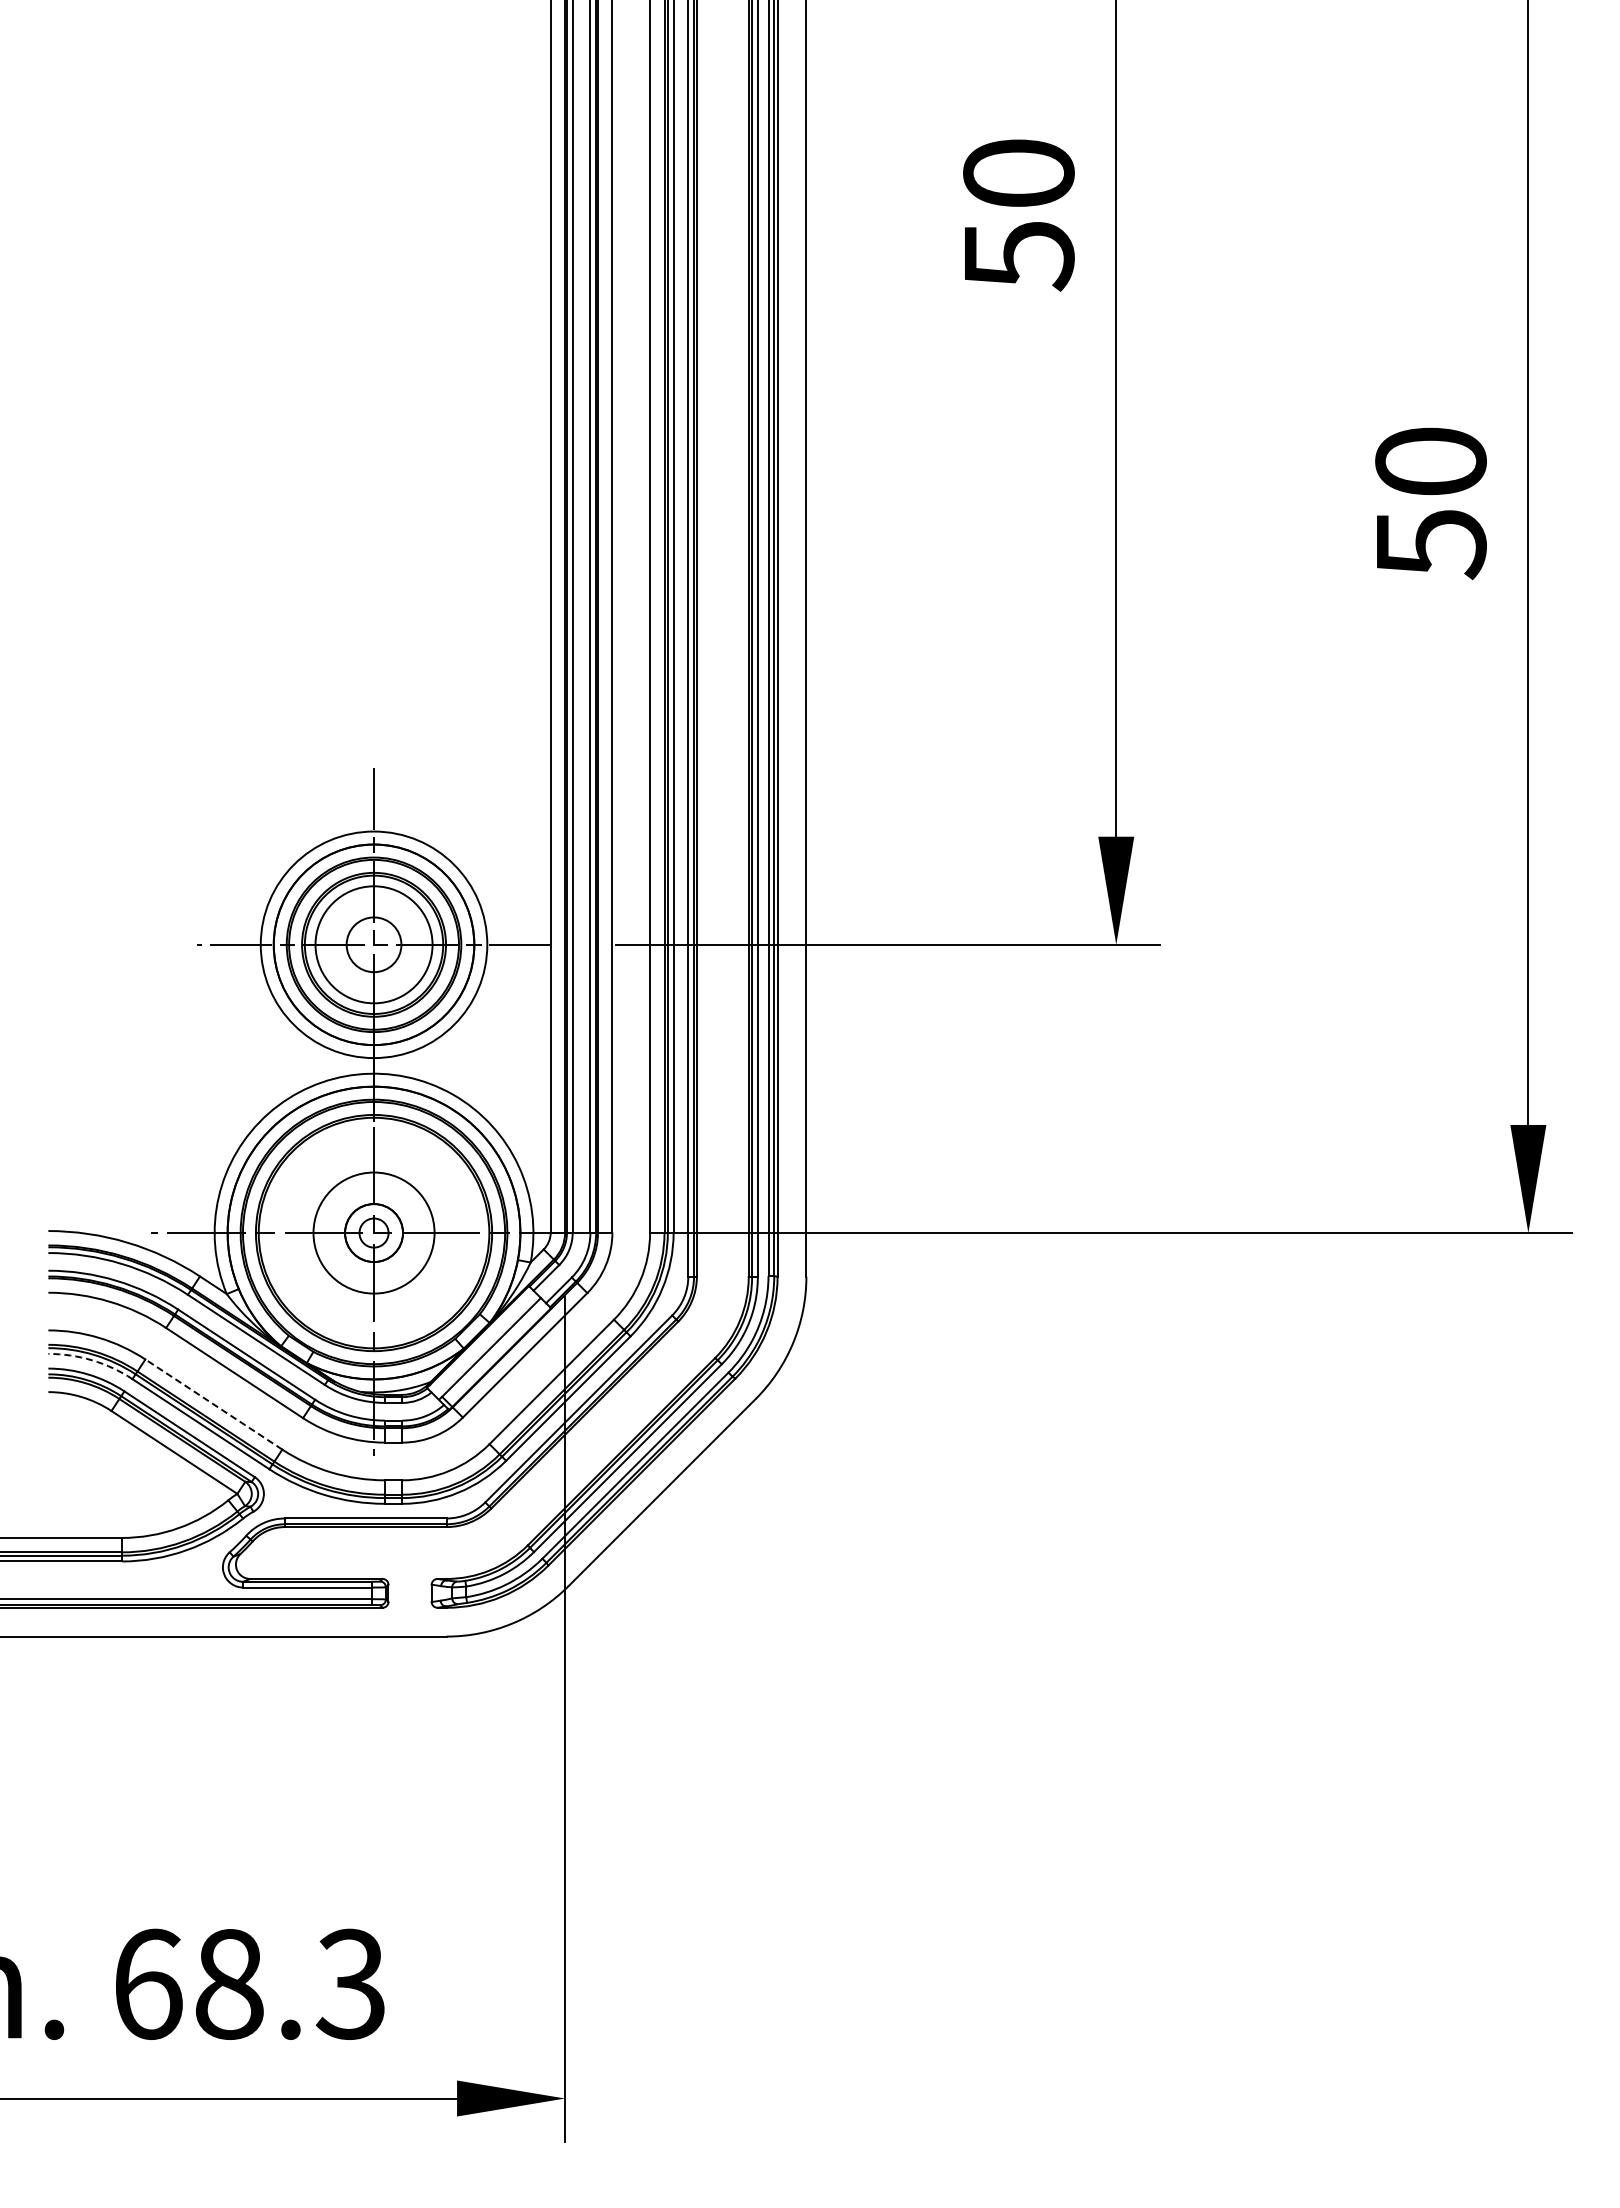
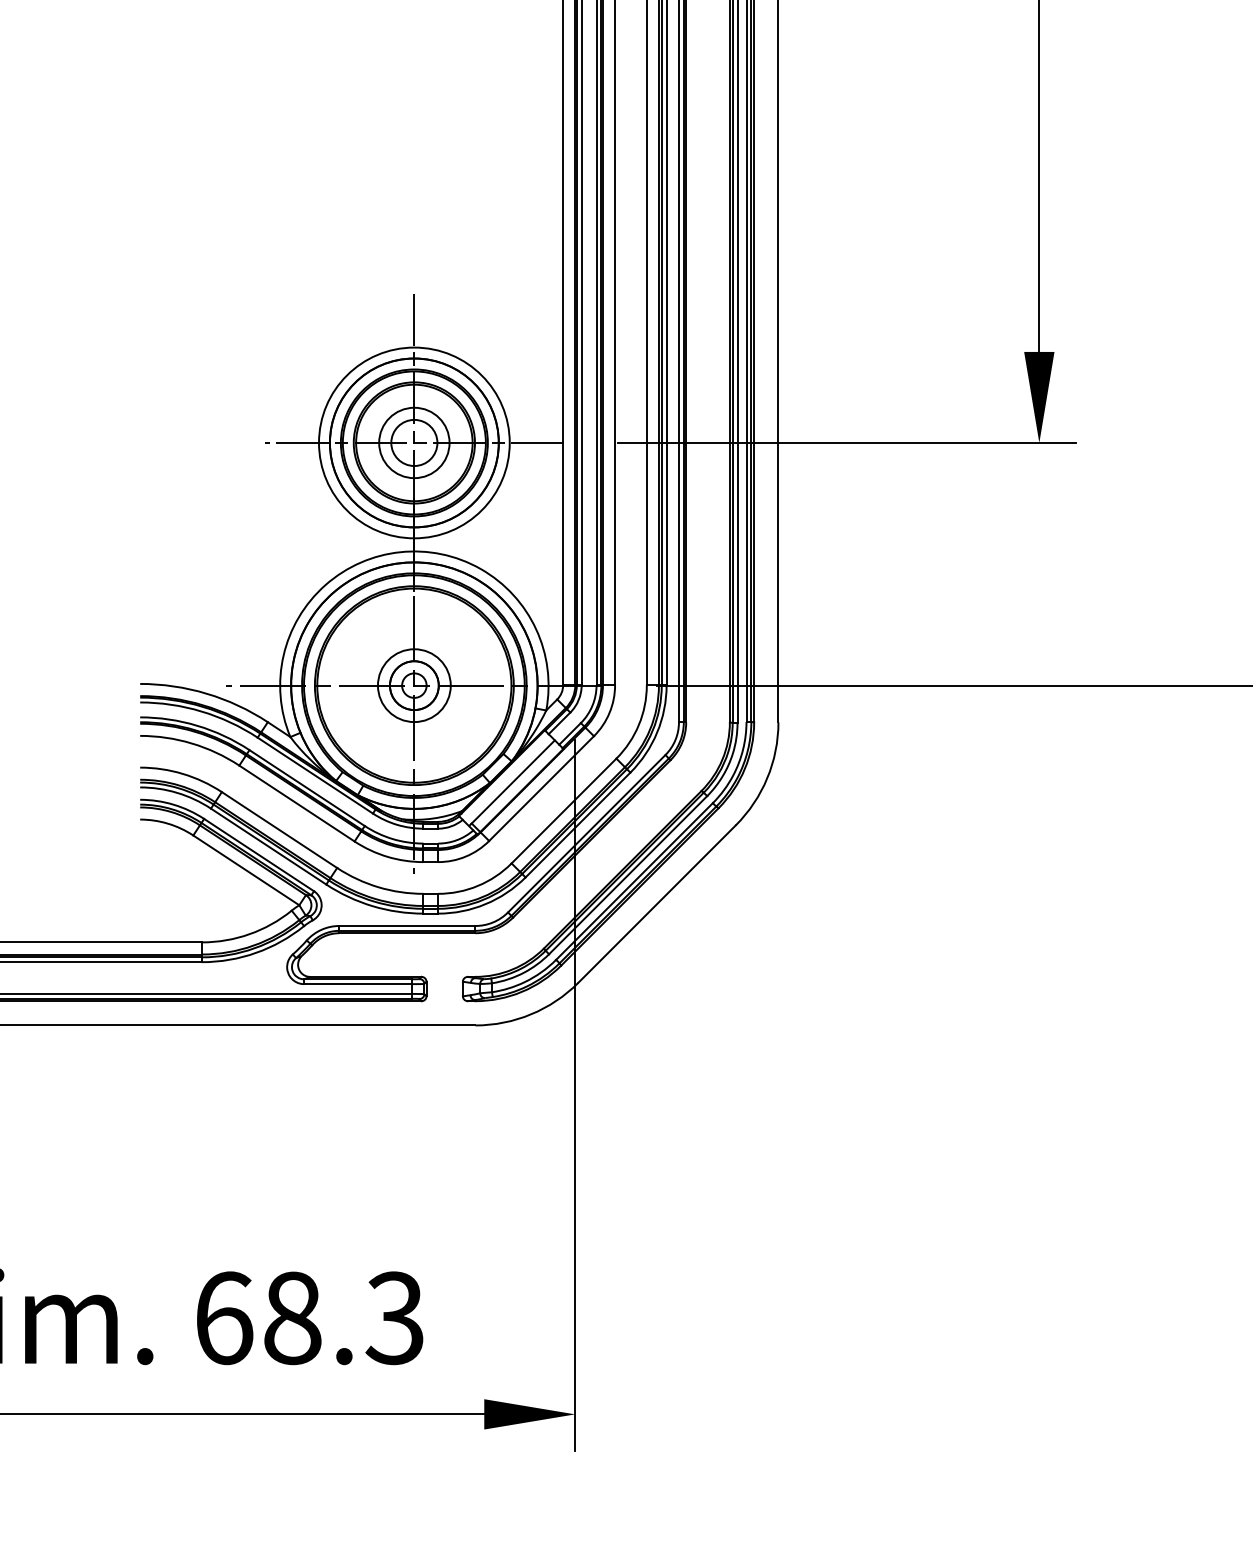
circle: (373, 944) -> (413, 442), size x0.71
circle: (373, 1232) -> (413, 685), size x0.71
arc: (92, 1360) -> (177, 792), dashed -> solid
line: (213, 1404) -> (279, 830), dashed -> solid

